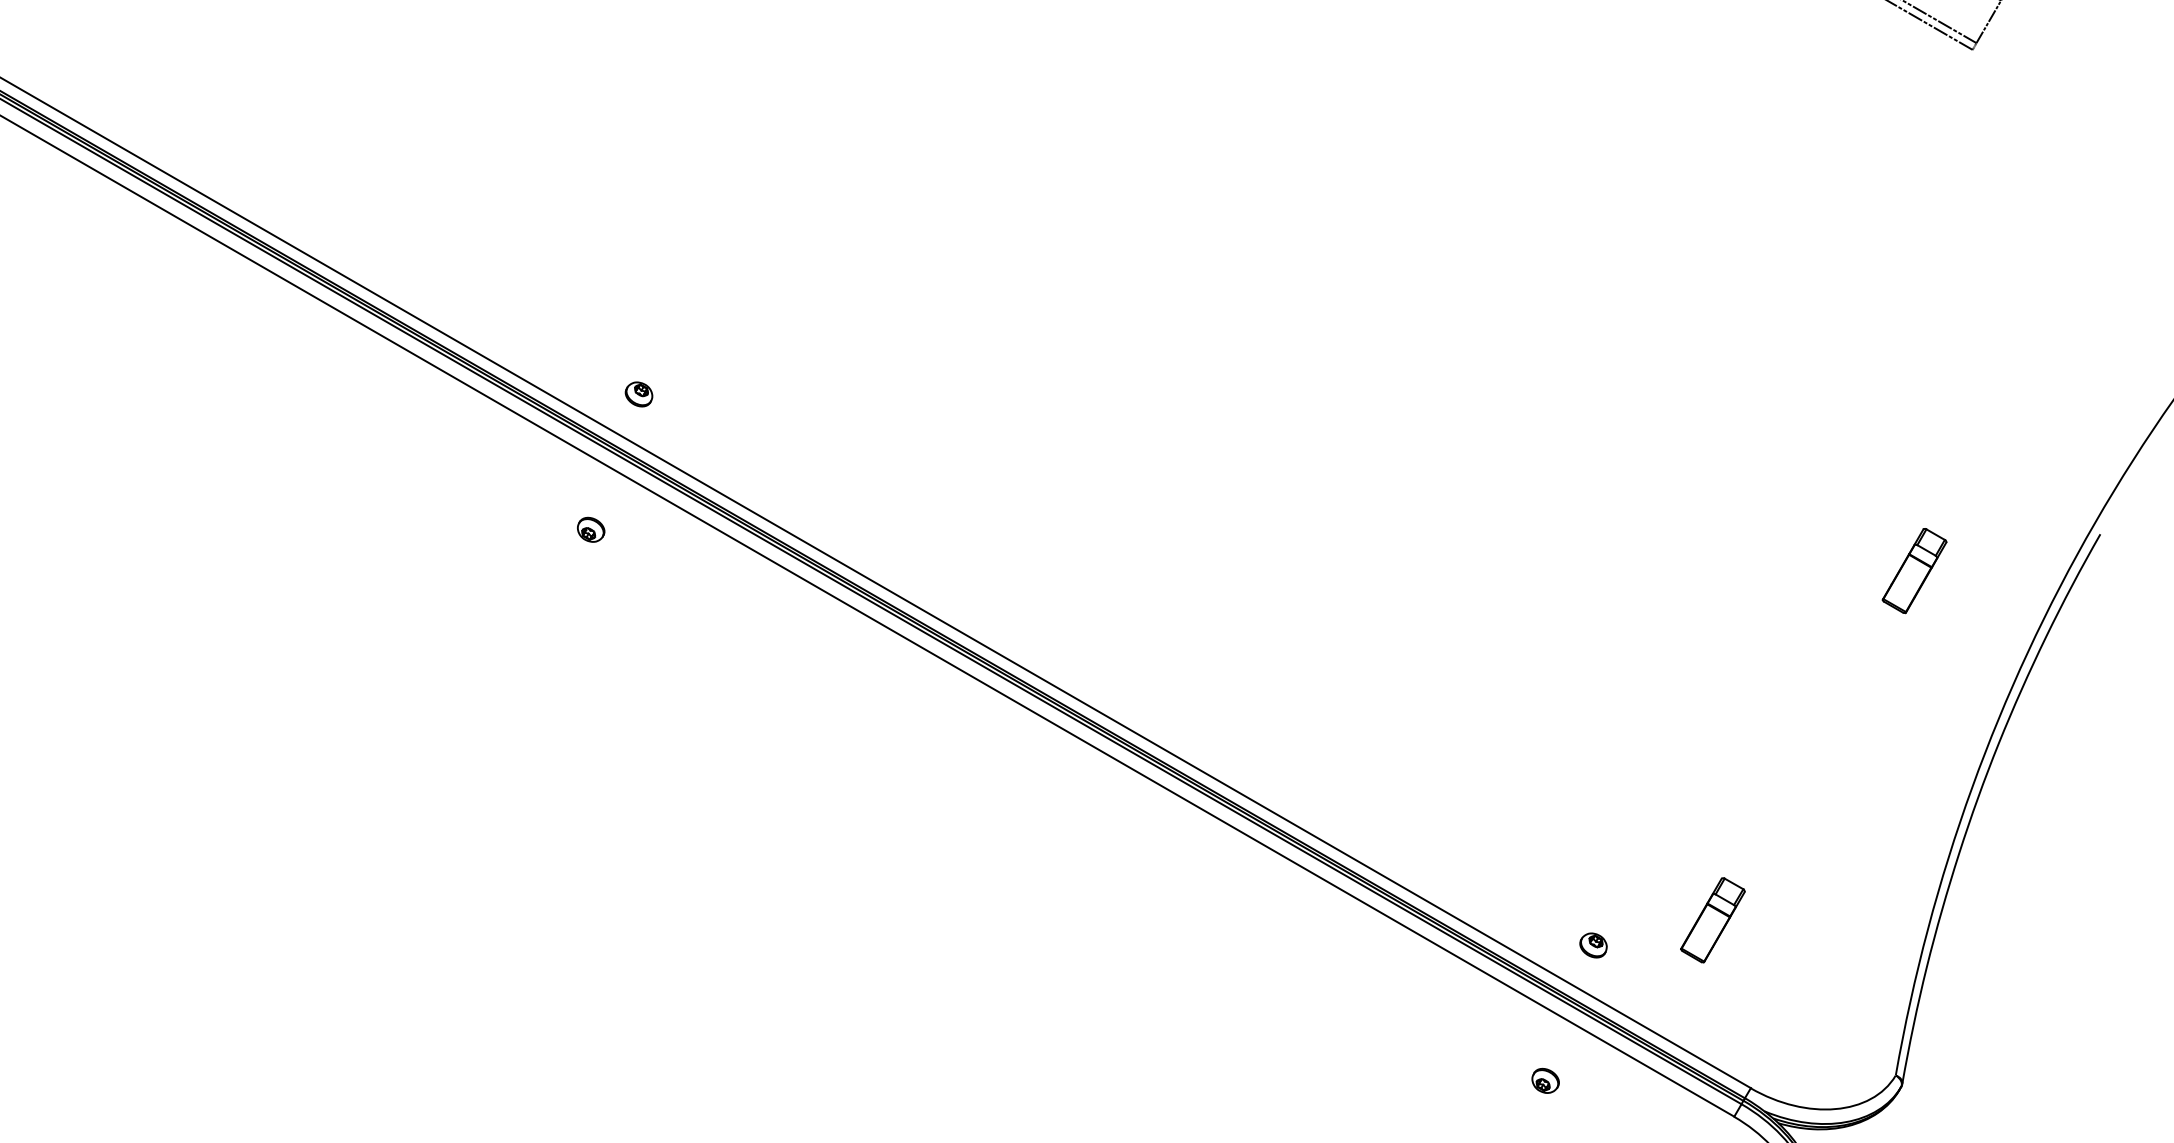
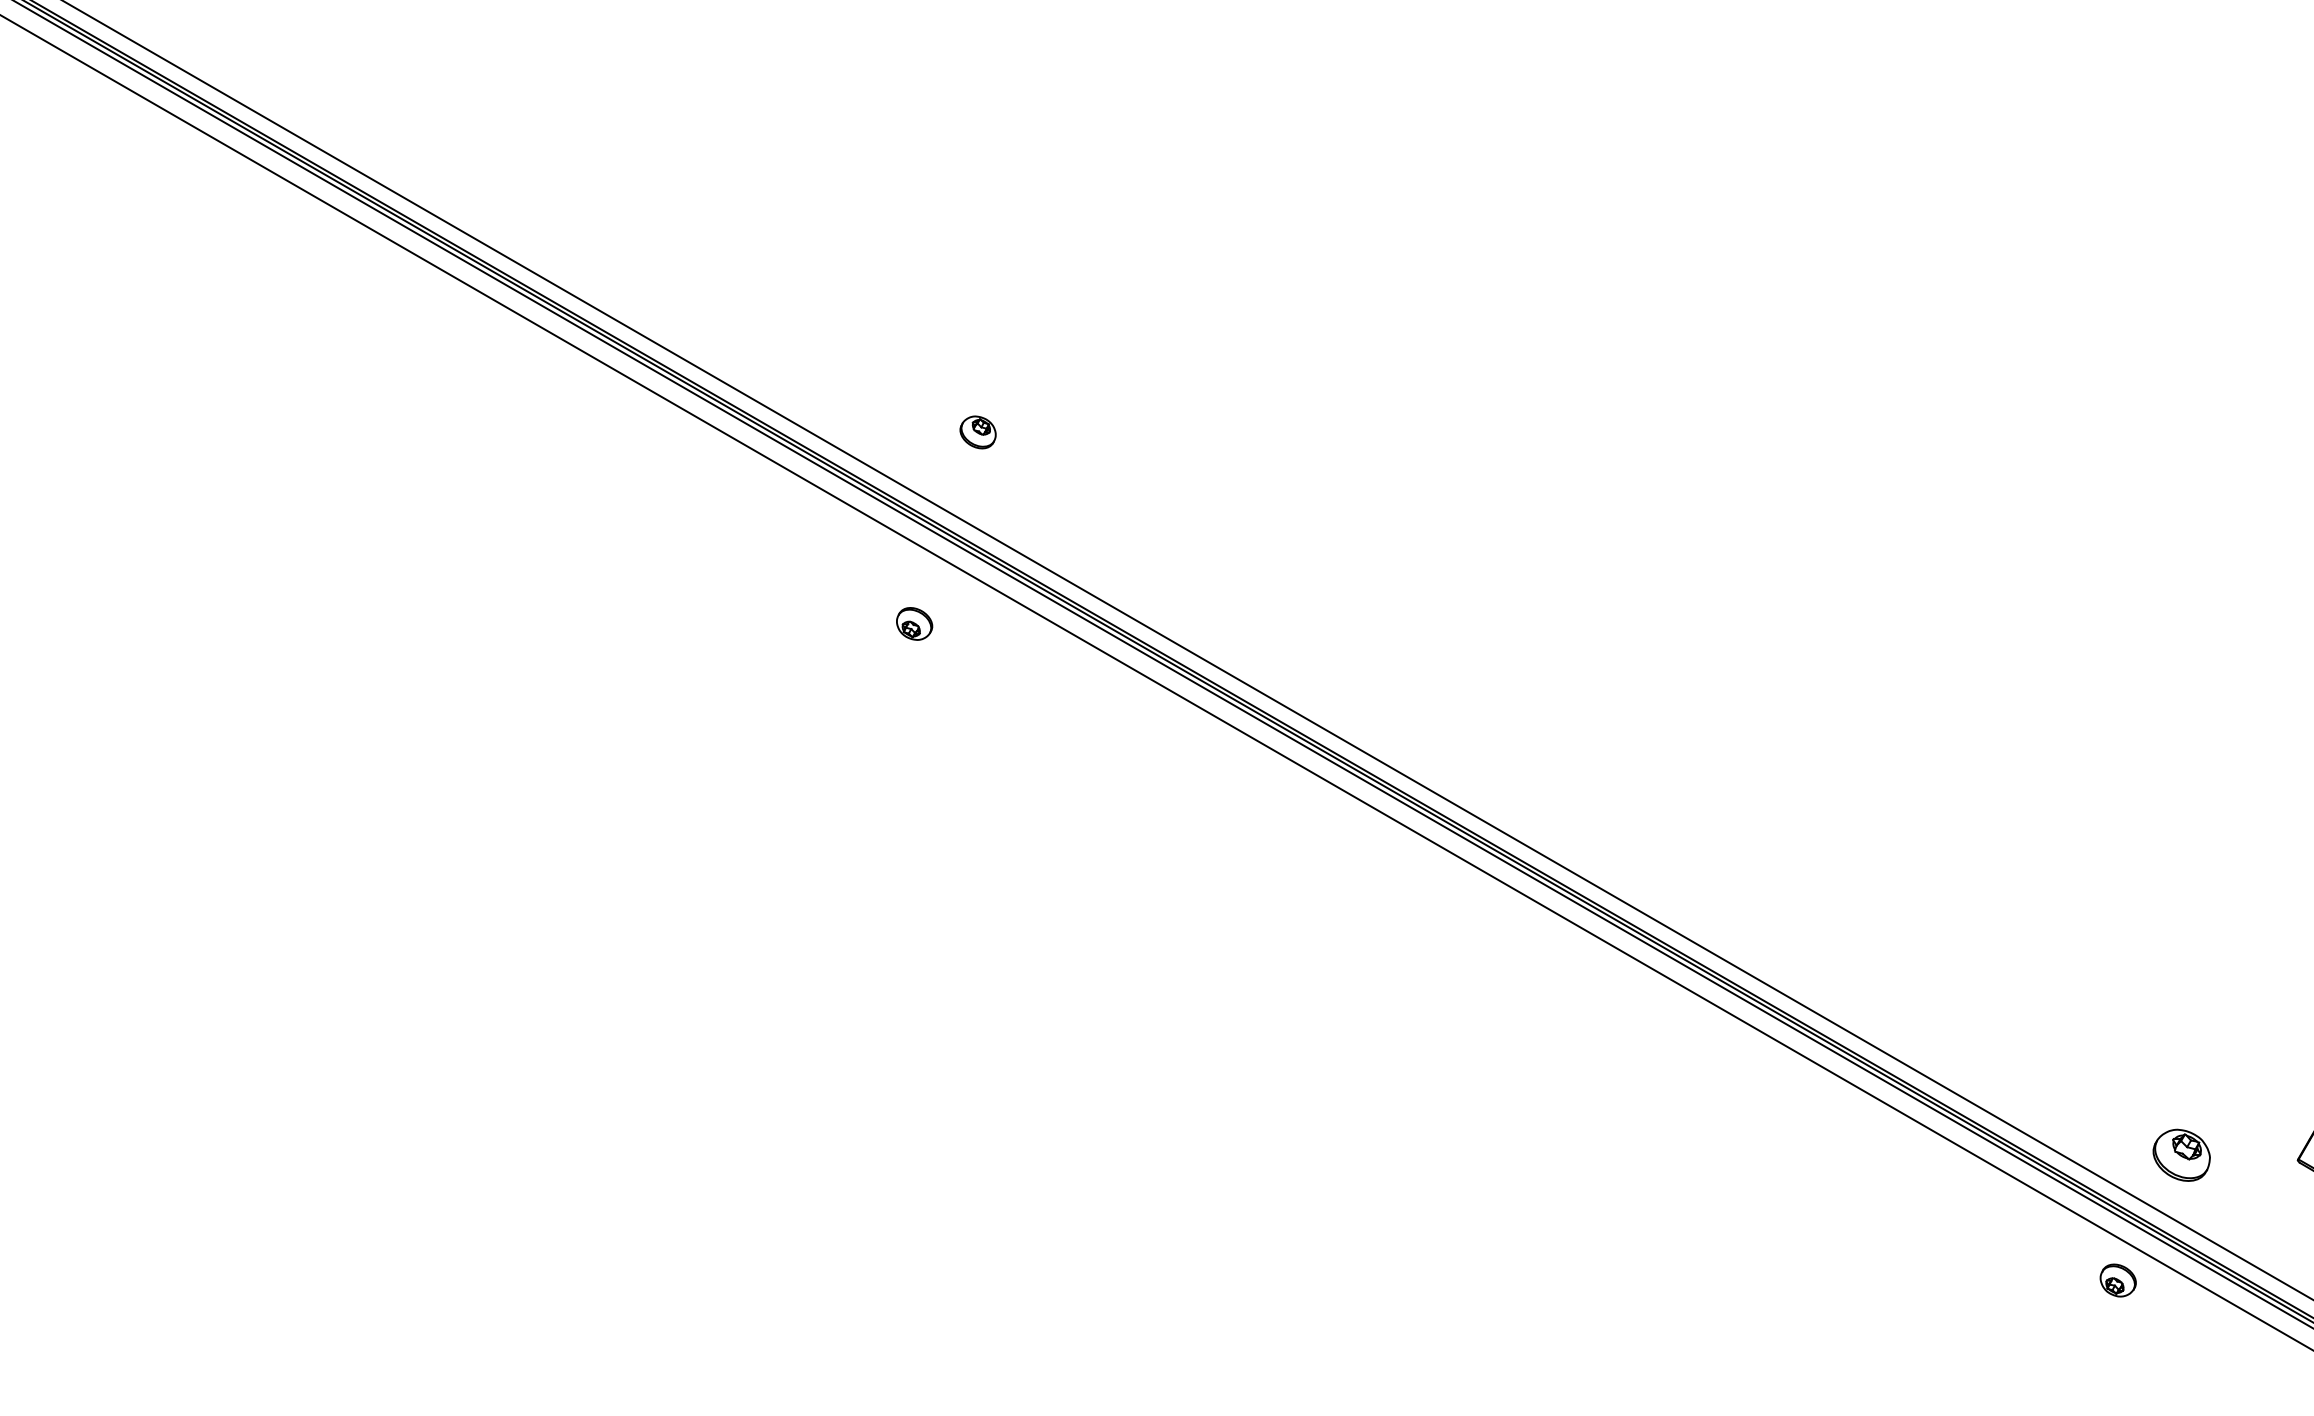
part: (638, 394) -> (977, 432), moved
part: (591, 529) -> (915, 623), moved
part: (1593, 945) -> (2181, 1155), size x1.6
part: (1545, 1080) -> (2118, 1280), moved

